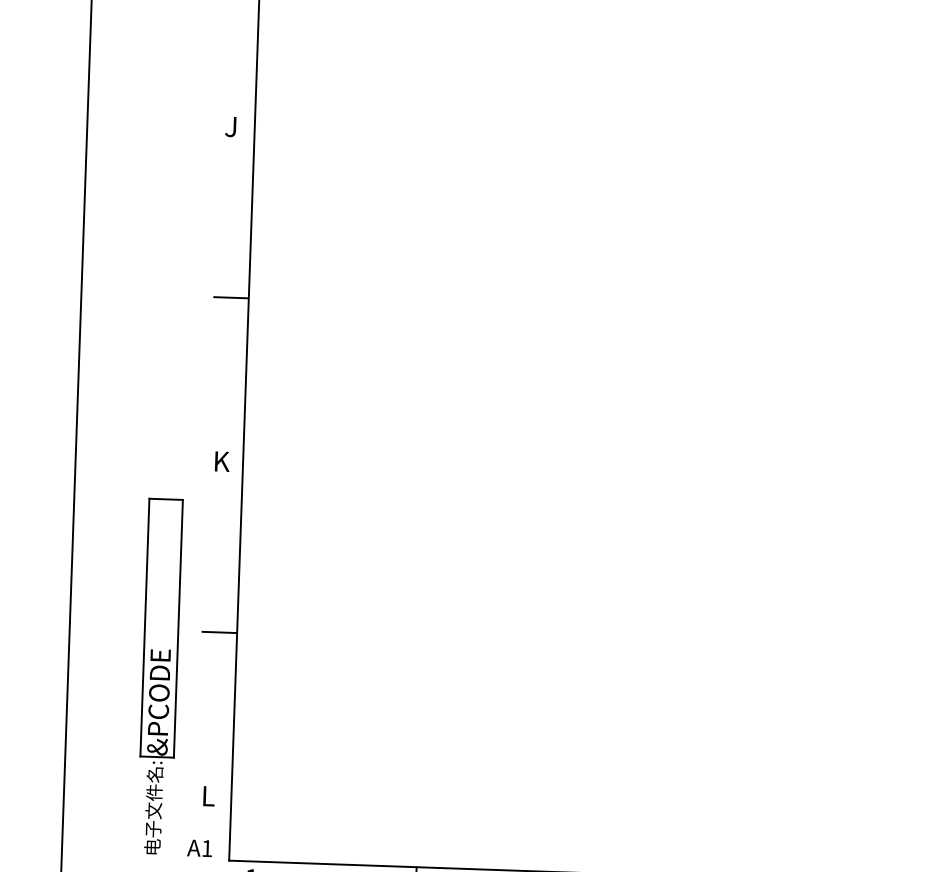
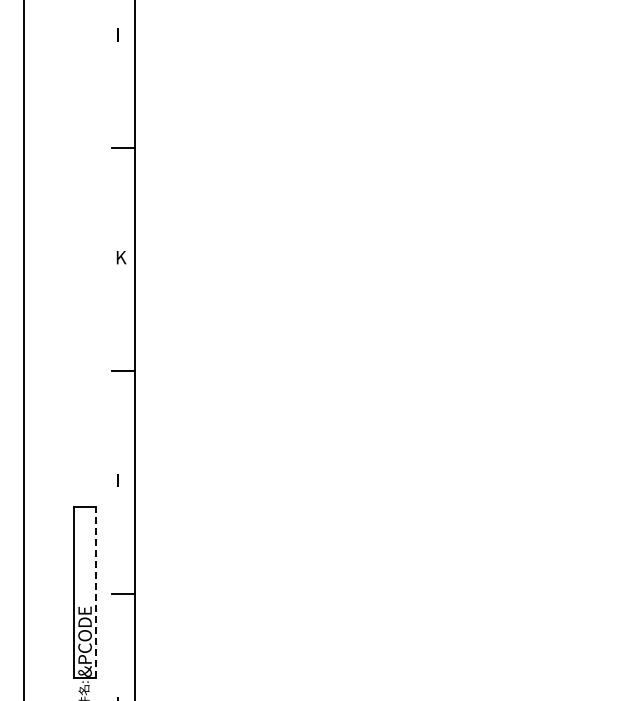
text: (232, 126) -> (120, 257), J -> K
text: (222, 461) -> (121, 480), K -> I
line: (178, 628) -> (96, 592), solid -> dashed

